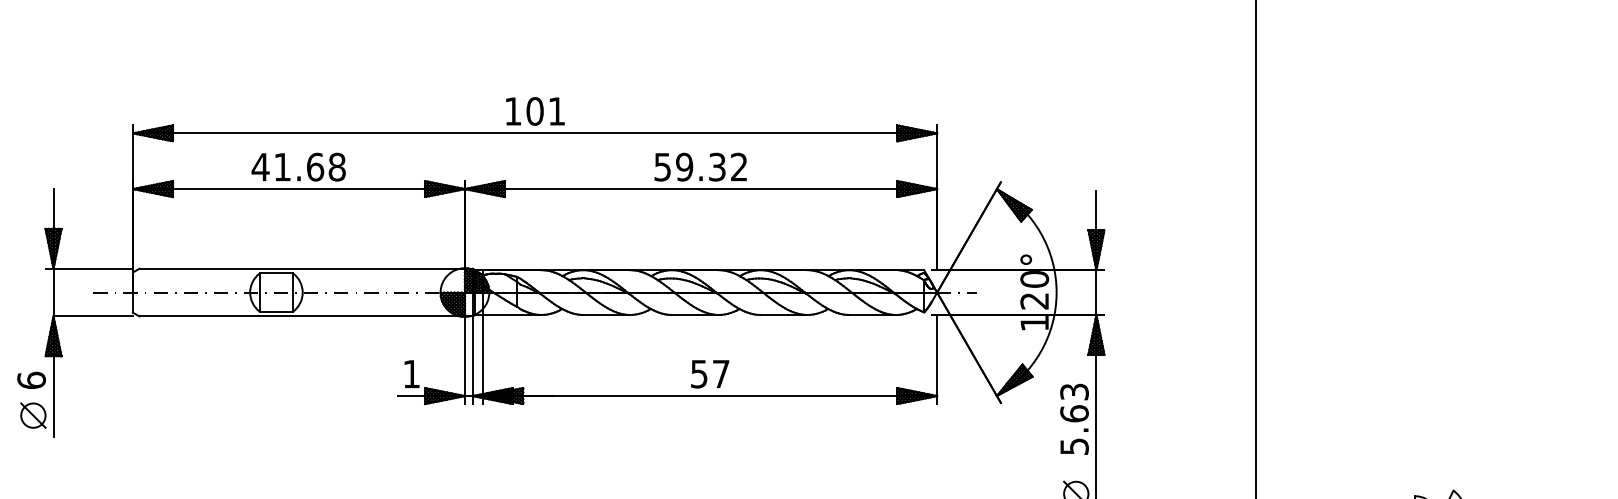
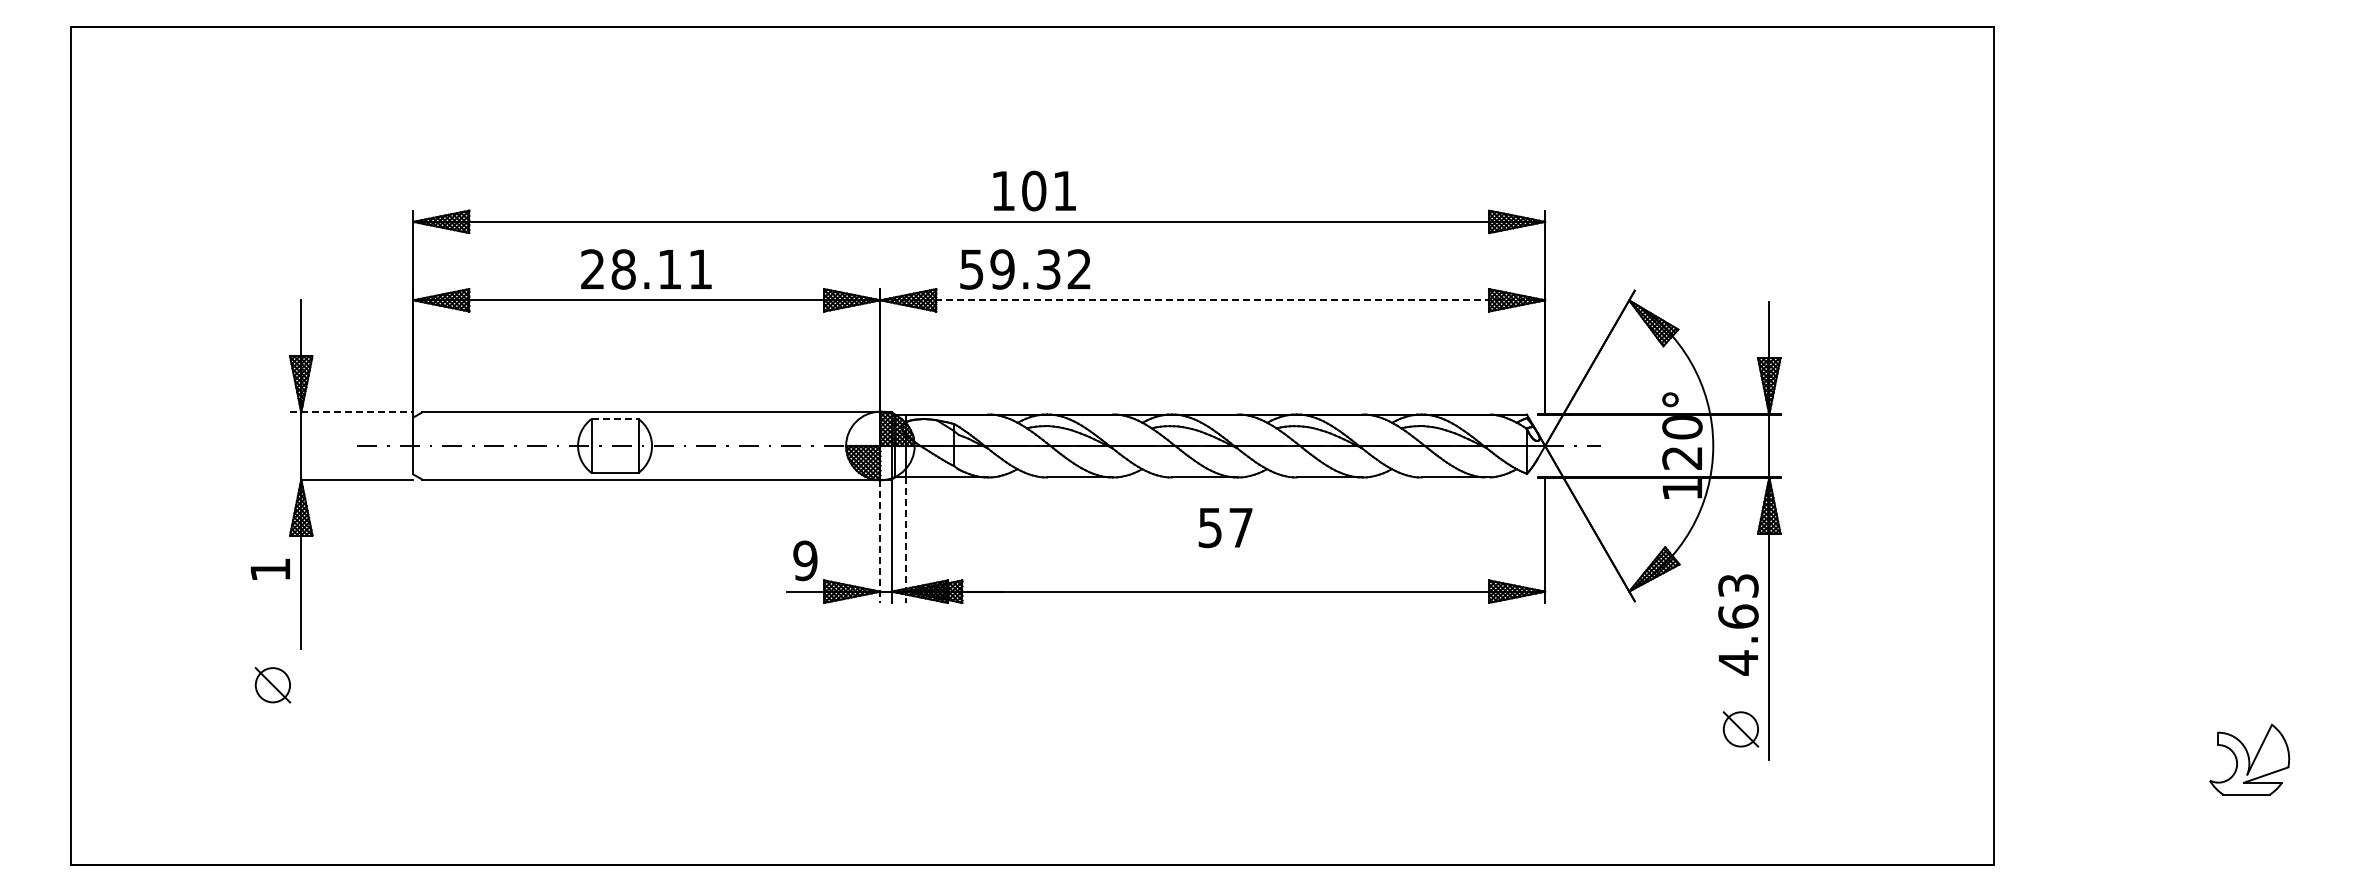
text: (535, 111) -> (1034, 190), moved
text: (298, 167) -> (646, 269), 41.68 -> 28.11
text: (700, 167) -> (1025, 269), moved
line: (701, 189) -> (1213, 300), solid -> dashed
line: (89, 268) -> (351, 412), solid -> dashed
line: (276, 273) -> (615, 419), solid -> dashed
line: (483, 359) -> (906, 540), solid -> dashed
line: (465, 360) -> (880, 541), solid -> dashed
text: (411, 373) -> (805, 560), 1 -> 9
text: (710, 374) -> (1225, 528), moved
text: (31, 380) -> (270, 569), 6 -> 1
part: (33, 415) -> (272, 685), moved
text: (1074, 446) -> (1738, 662), 5.63 -> 4.63

